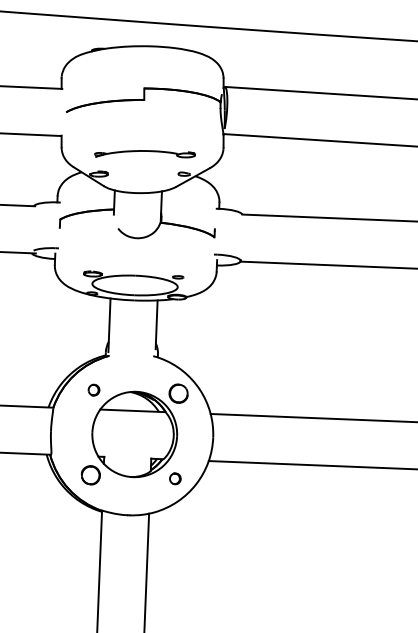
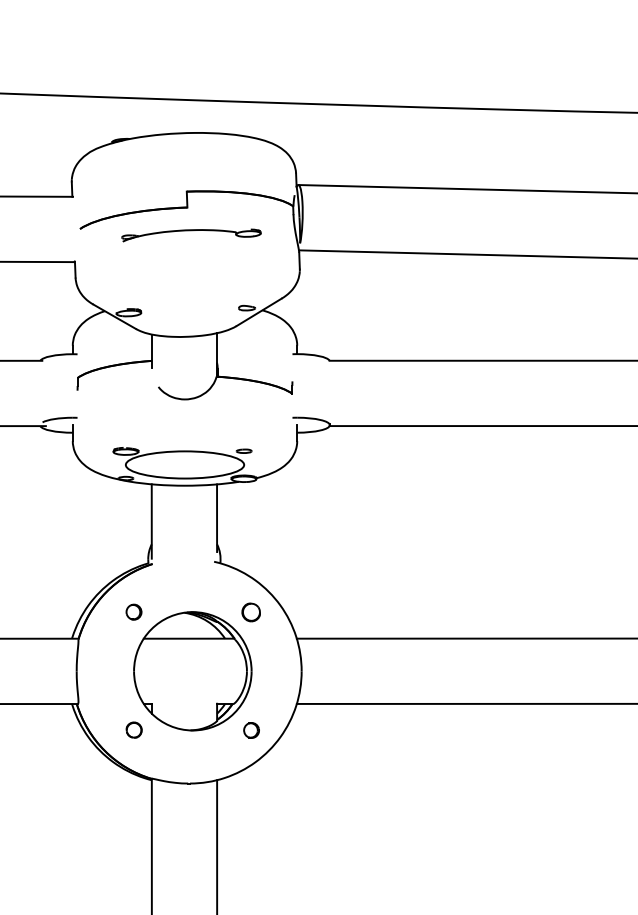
part: (145, 154) -> (191, 235), moved
part: (178, 393) -> (250, 612), size x0.7
part: (90, 474) -> (133, 729), size x0.6

